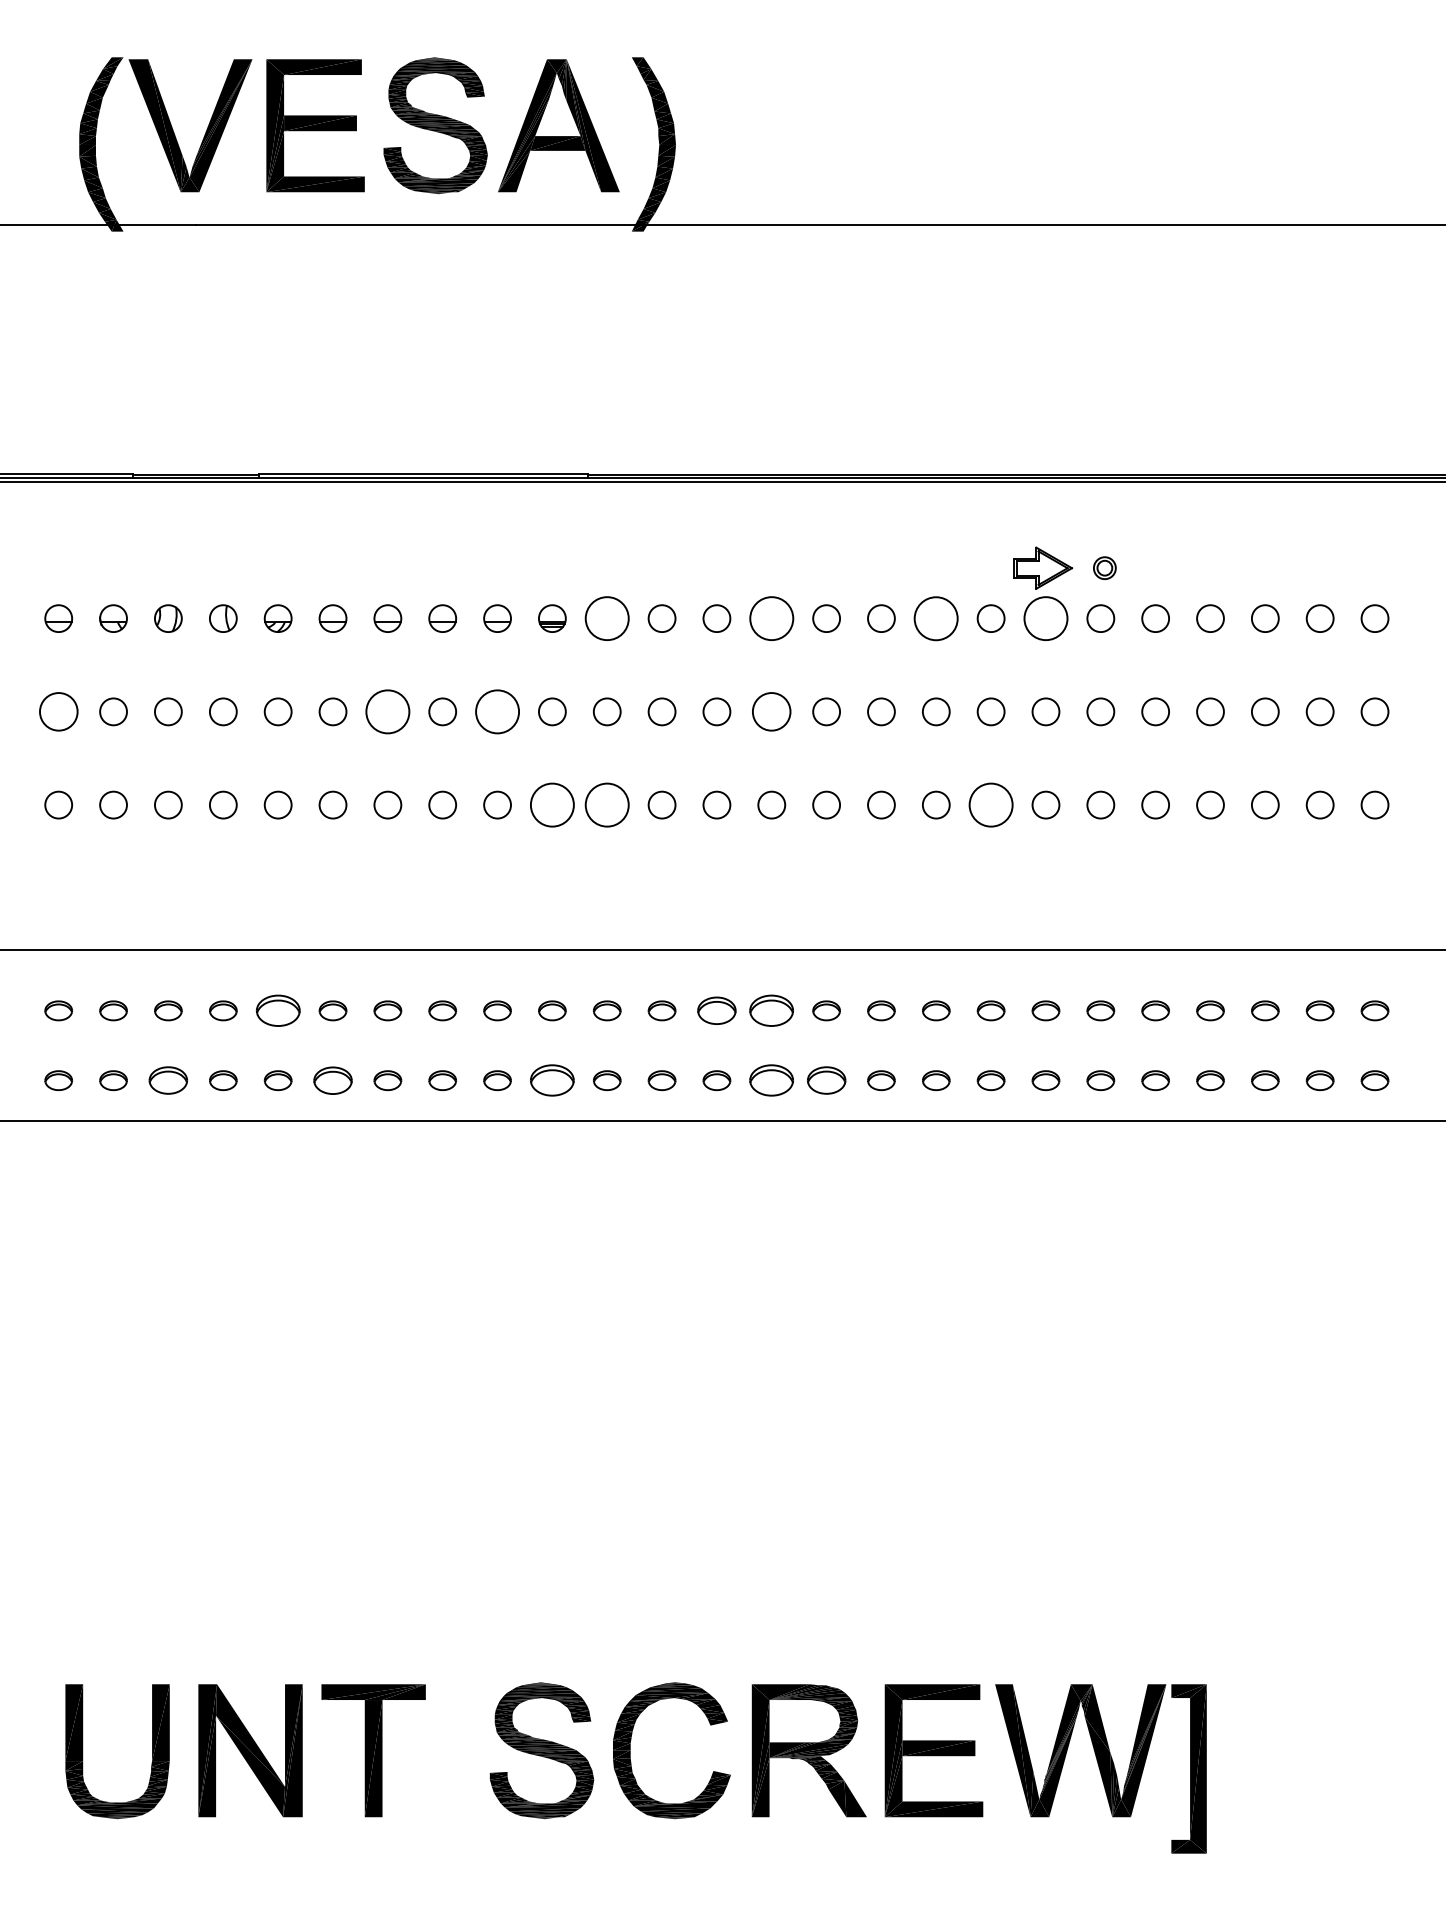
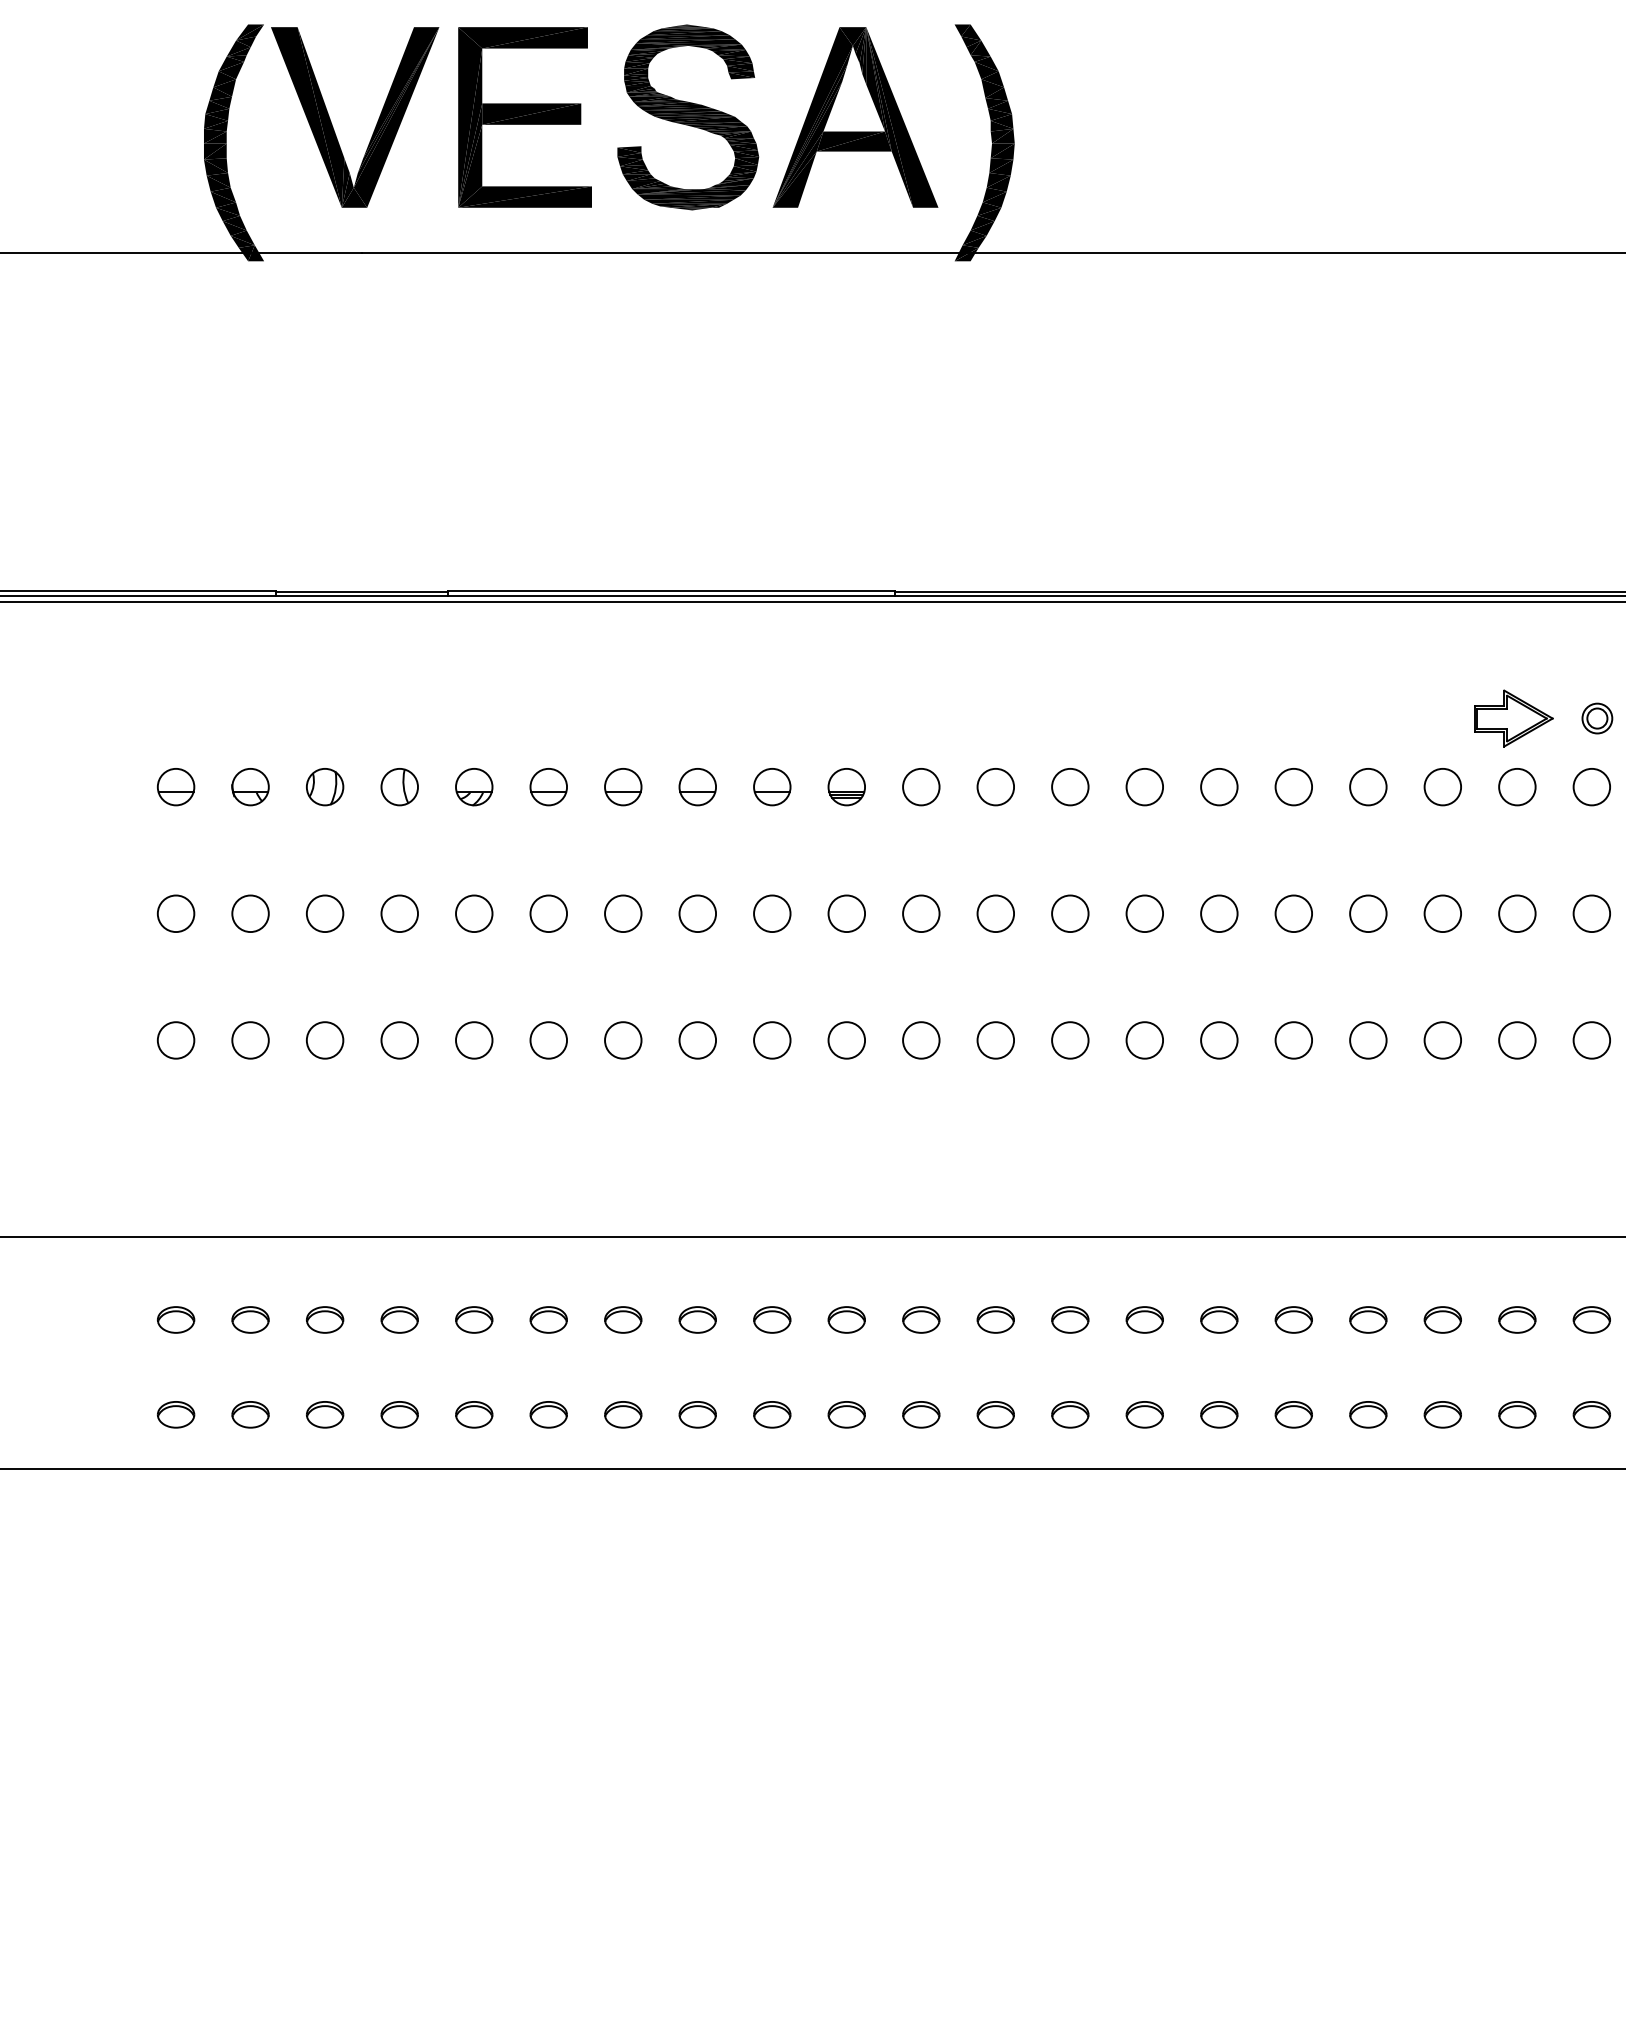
circle: (606, 618) -> (920, 786), size x0.62
circle: (771, 618) -> (1144, 786), size x0.62
circle: (936, 618) -> (1368, 786), size x0.62
circle: (1045, 618) -> (1516, 786), size x0.62
circle: (58, 711) -> (175, 913), size x0.71
circle: (387, 711) -> (622, 913), size x0.62
circle: (497, 711) -> (772, 913), size x0.62
circle: (771, 711) -> (1144, 913), size x0.71
circle: (551, 804) -> (845, 1039), size x0.62
circle: (606, 804) -> (920, 1039), size x0.62
circle: (990, 804) -> (1441, 1039), size x0.62
part: (277, 1010) -> (473, 1319), size x0.62
part: (716, 1010) -> (1069, 1319), size x0.71
part: (771, 1010) -> (1144, 1319), size x0.62
part: (168, 1080) -> (325, 1414), size x0.71
part: (332, 1080) -> (548, 1414), size x0.71
part: (552, 1080) -> (846, 1414), size x0.62
part: (771, 1080) -> (1144, 1414), size x0.62
part: (826, 1080) -> (1219, 1414), size x0.71

